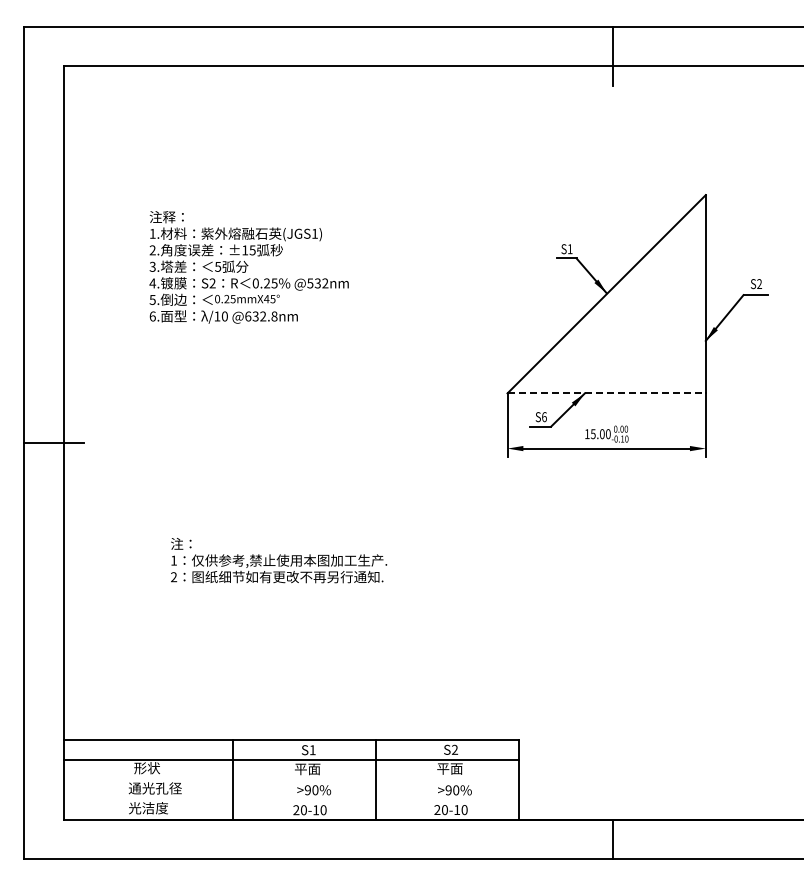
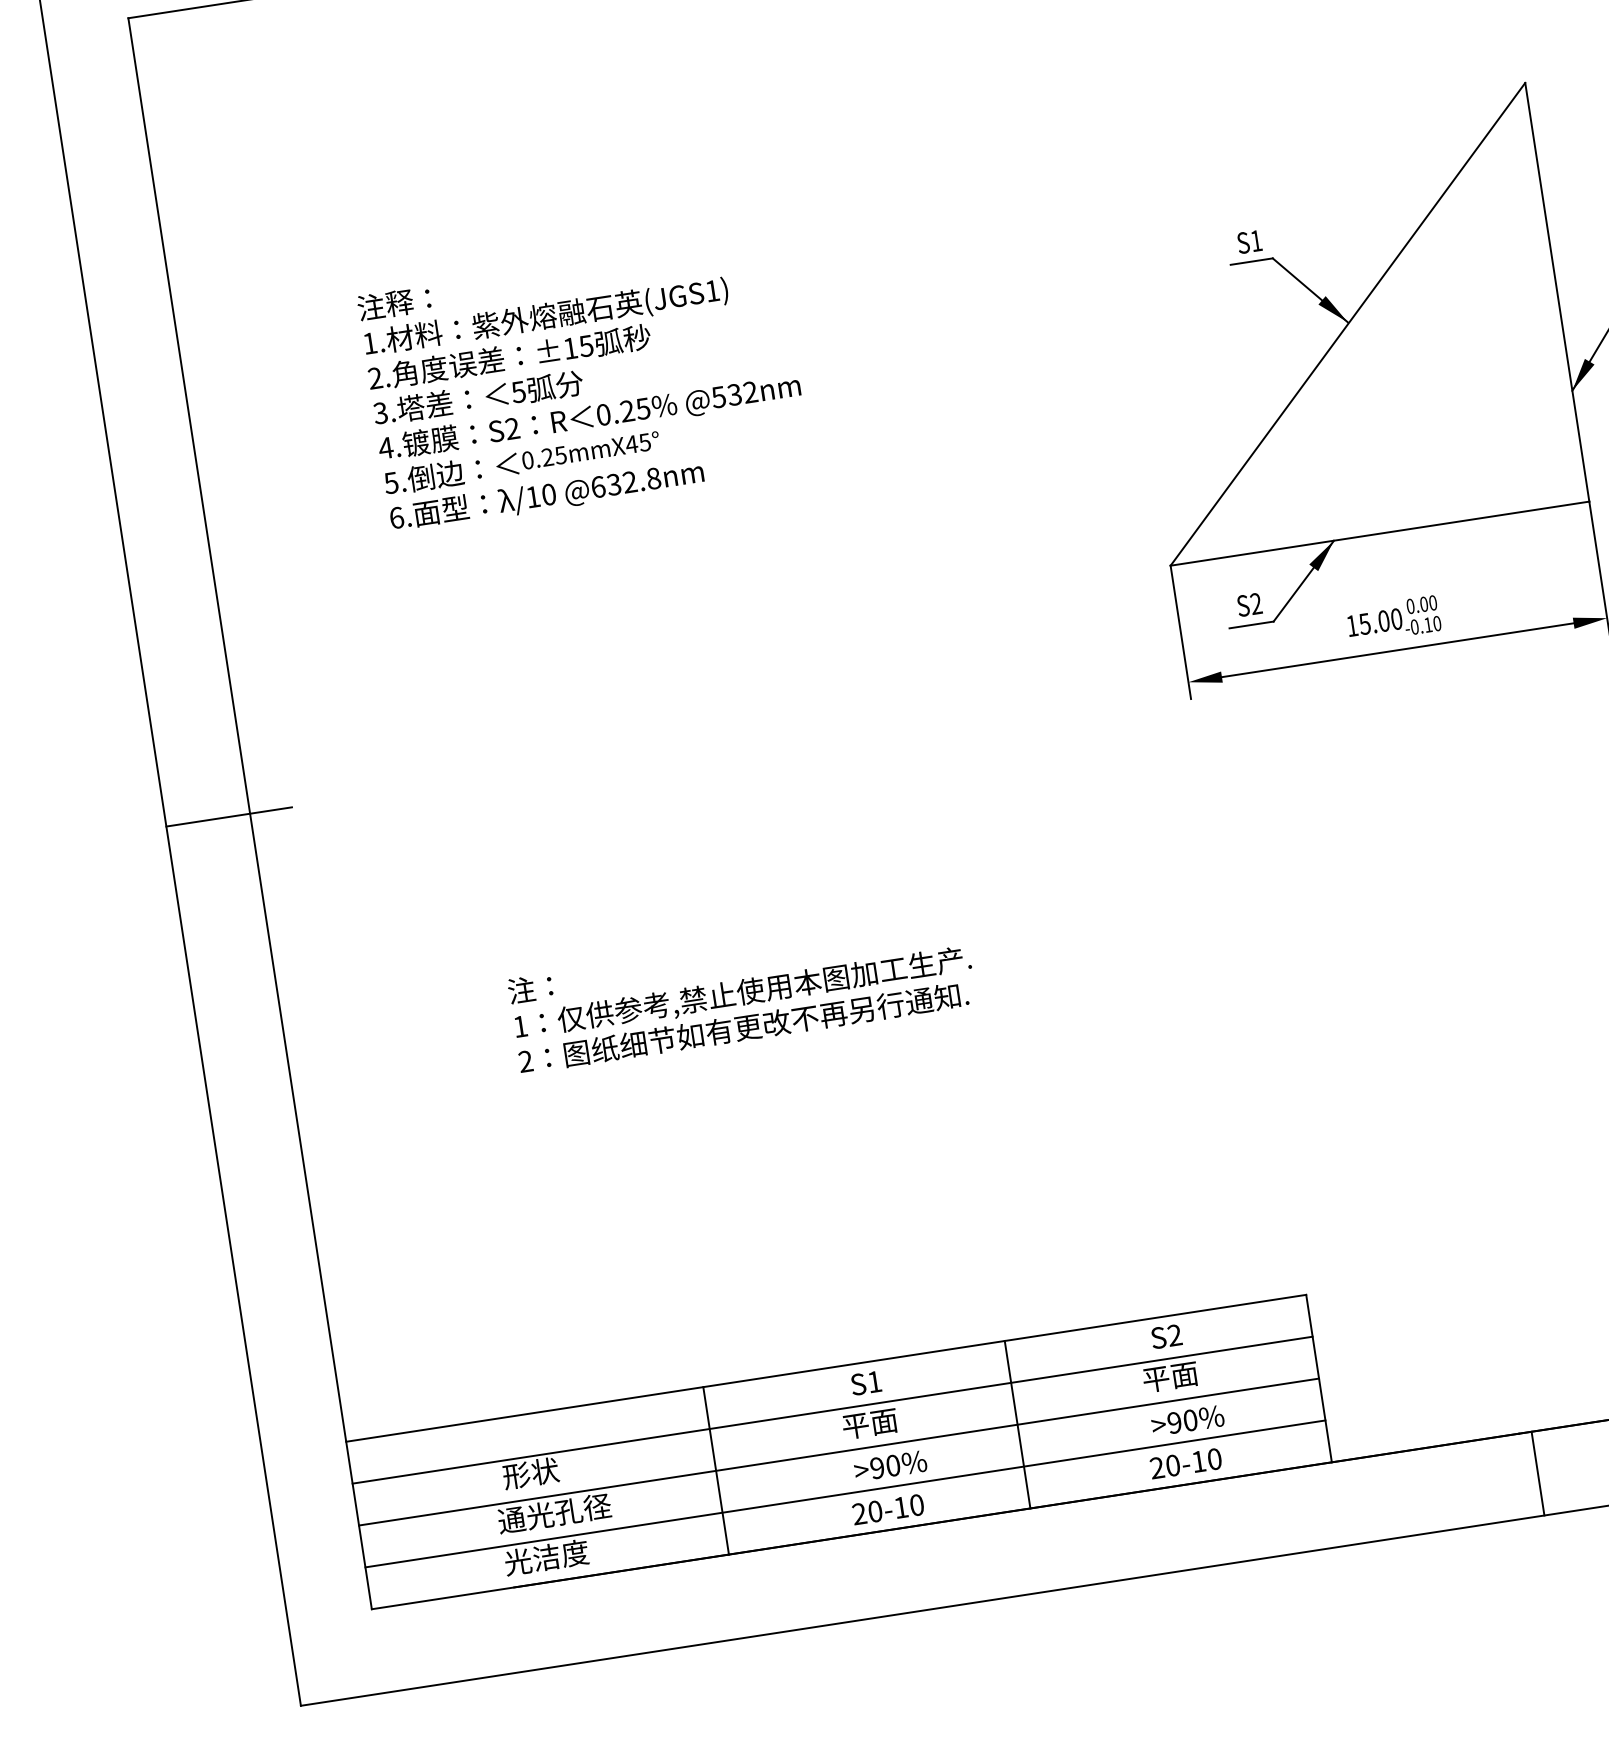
line: (607, 393) -> (1381, 533), dashed -> solid
text: (544, 417) -> (1256, 604), S6 -> S2
line: (290, 780) -> (837, 1453), added
line: (290, 799) -> (843, 1493), added

